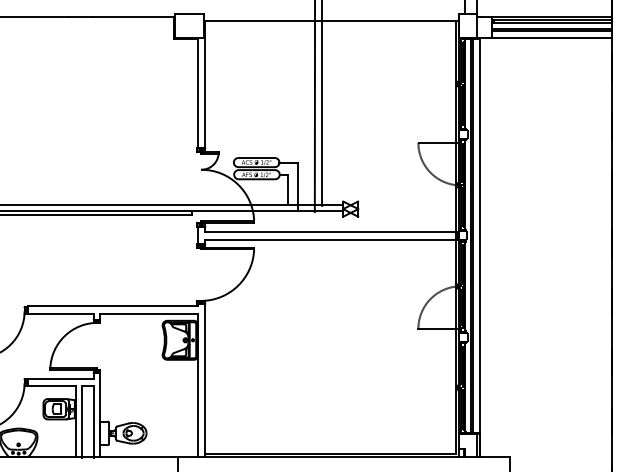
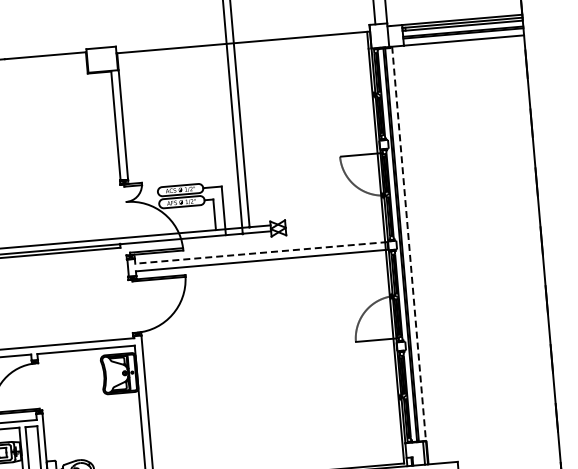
line: (331, 232) -> (261, 253), solid -> dashed
line: (479, 236) -> (408, 244), solid -> dashed

